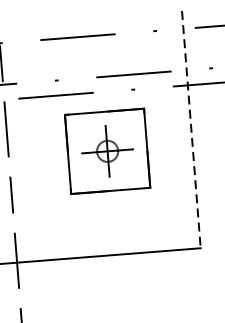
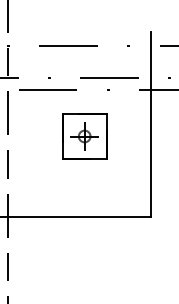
line: (190, 129) -> (150, 124), dashed -> solid
part: (107, 151) -> (84, 136), size x0.71

